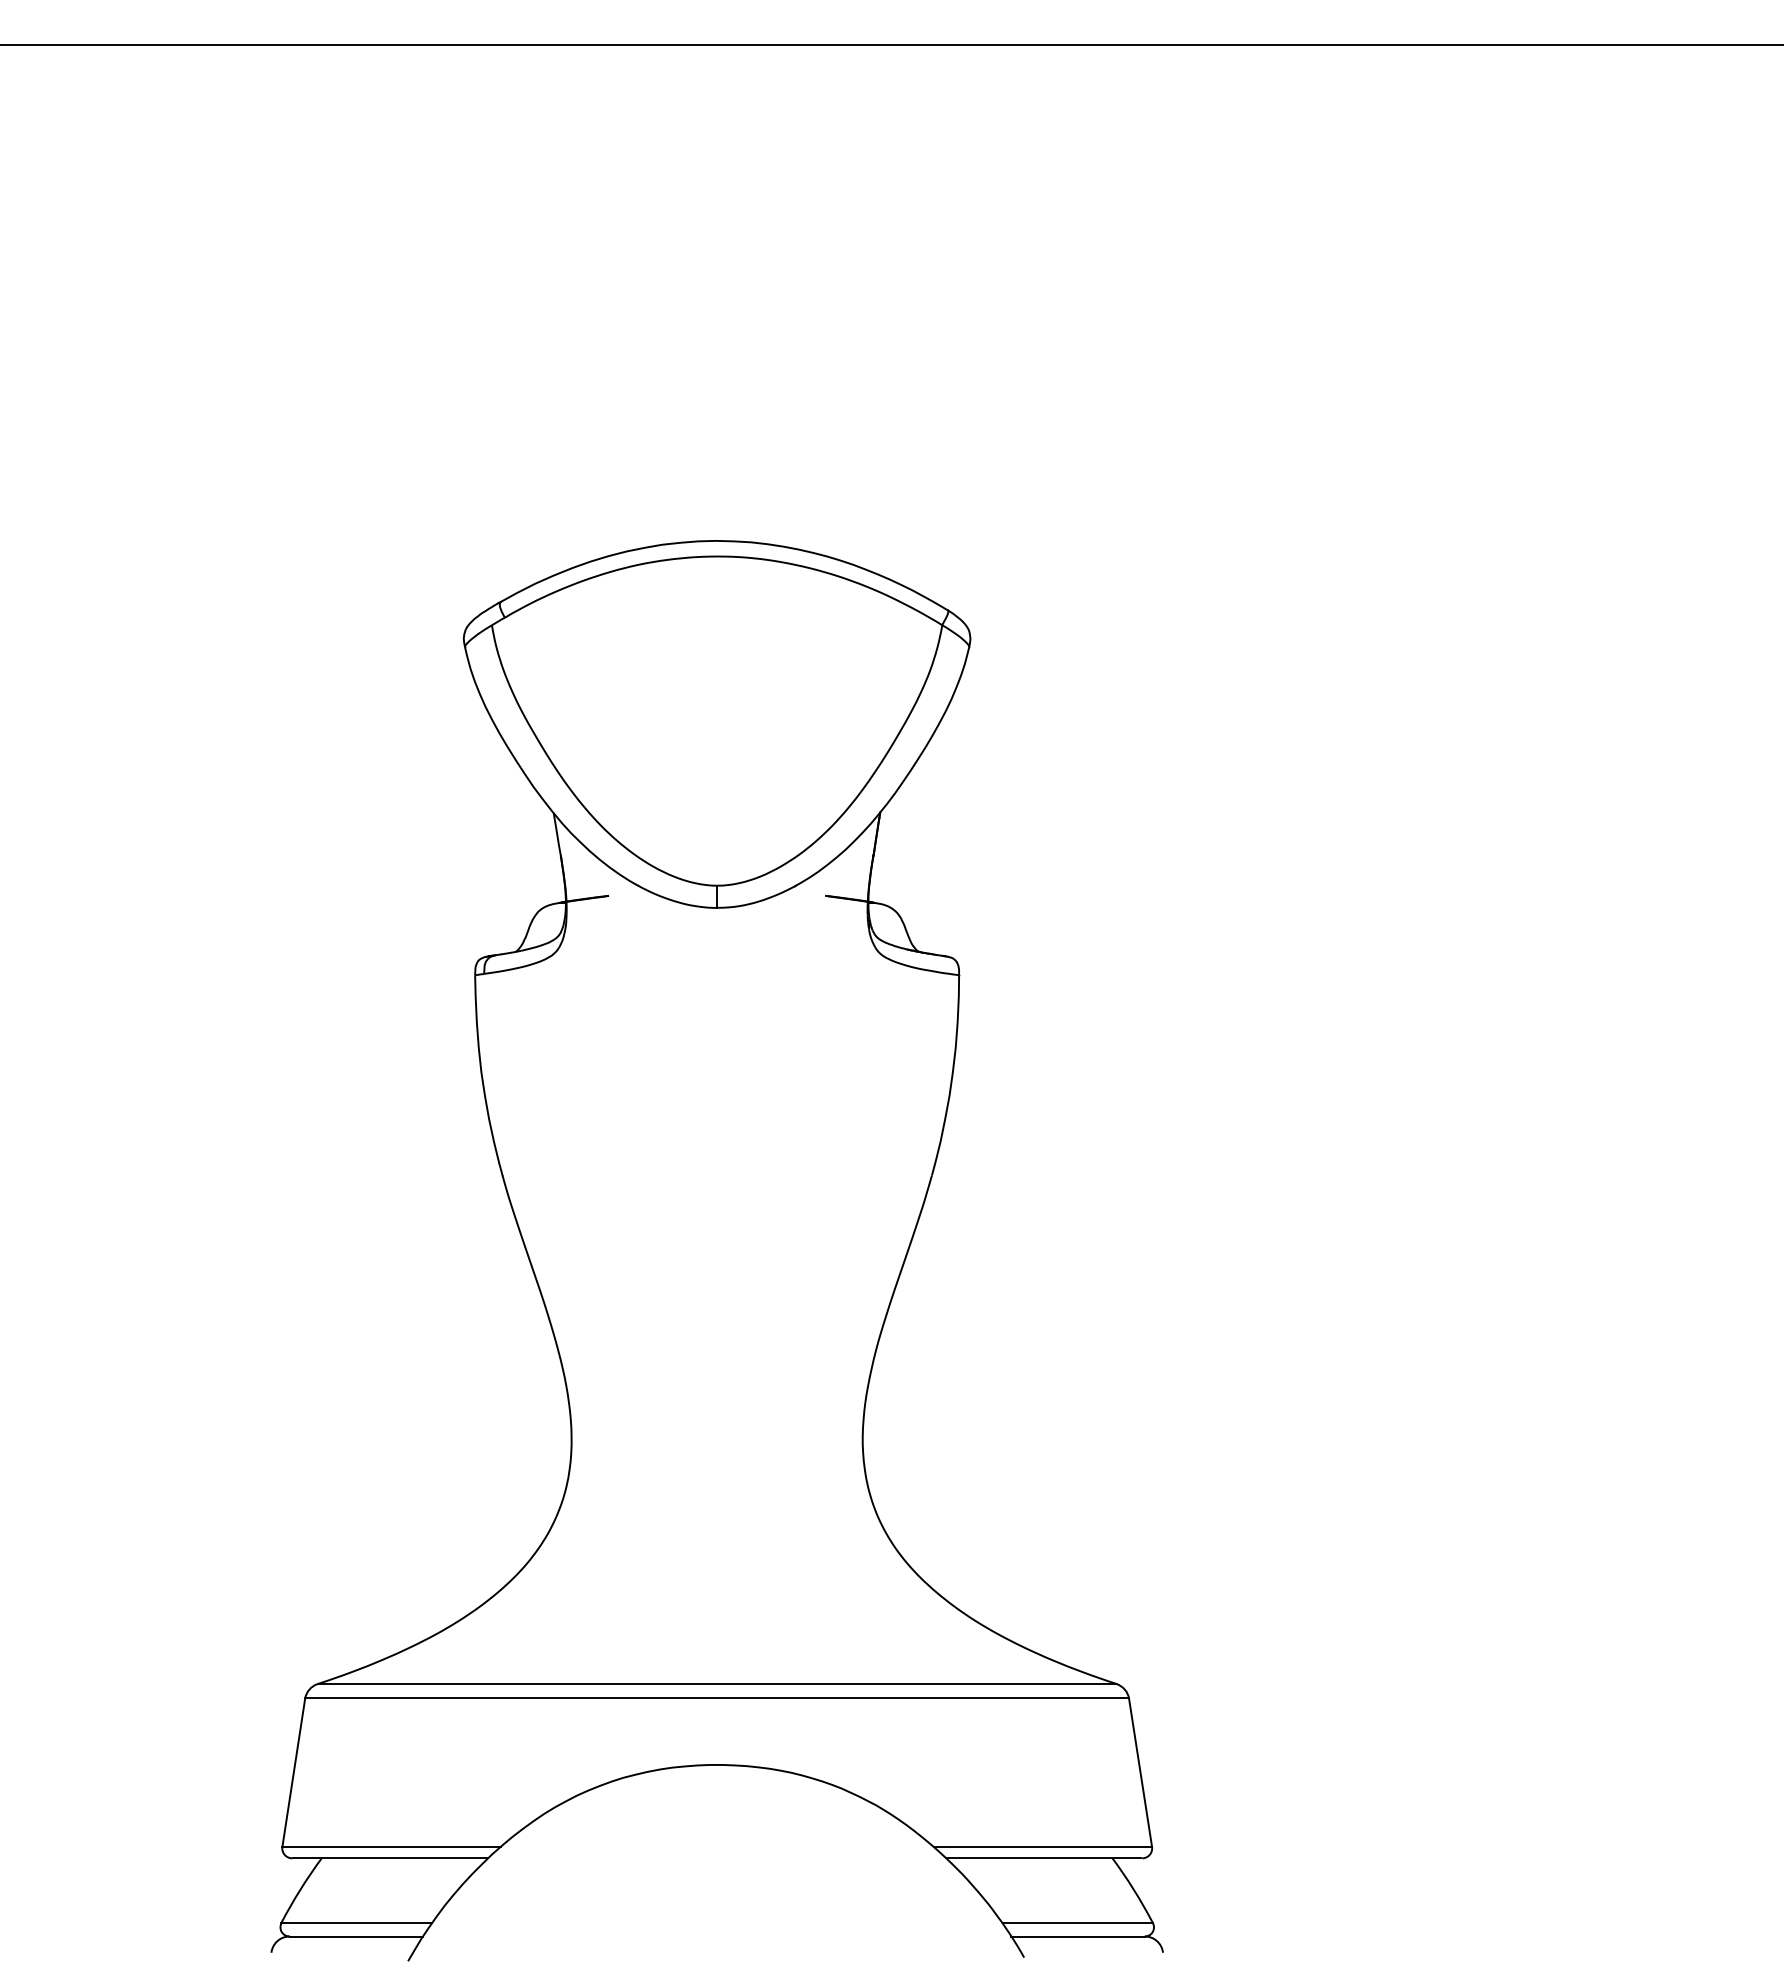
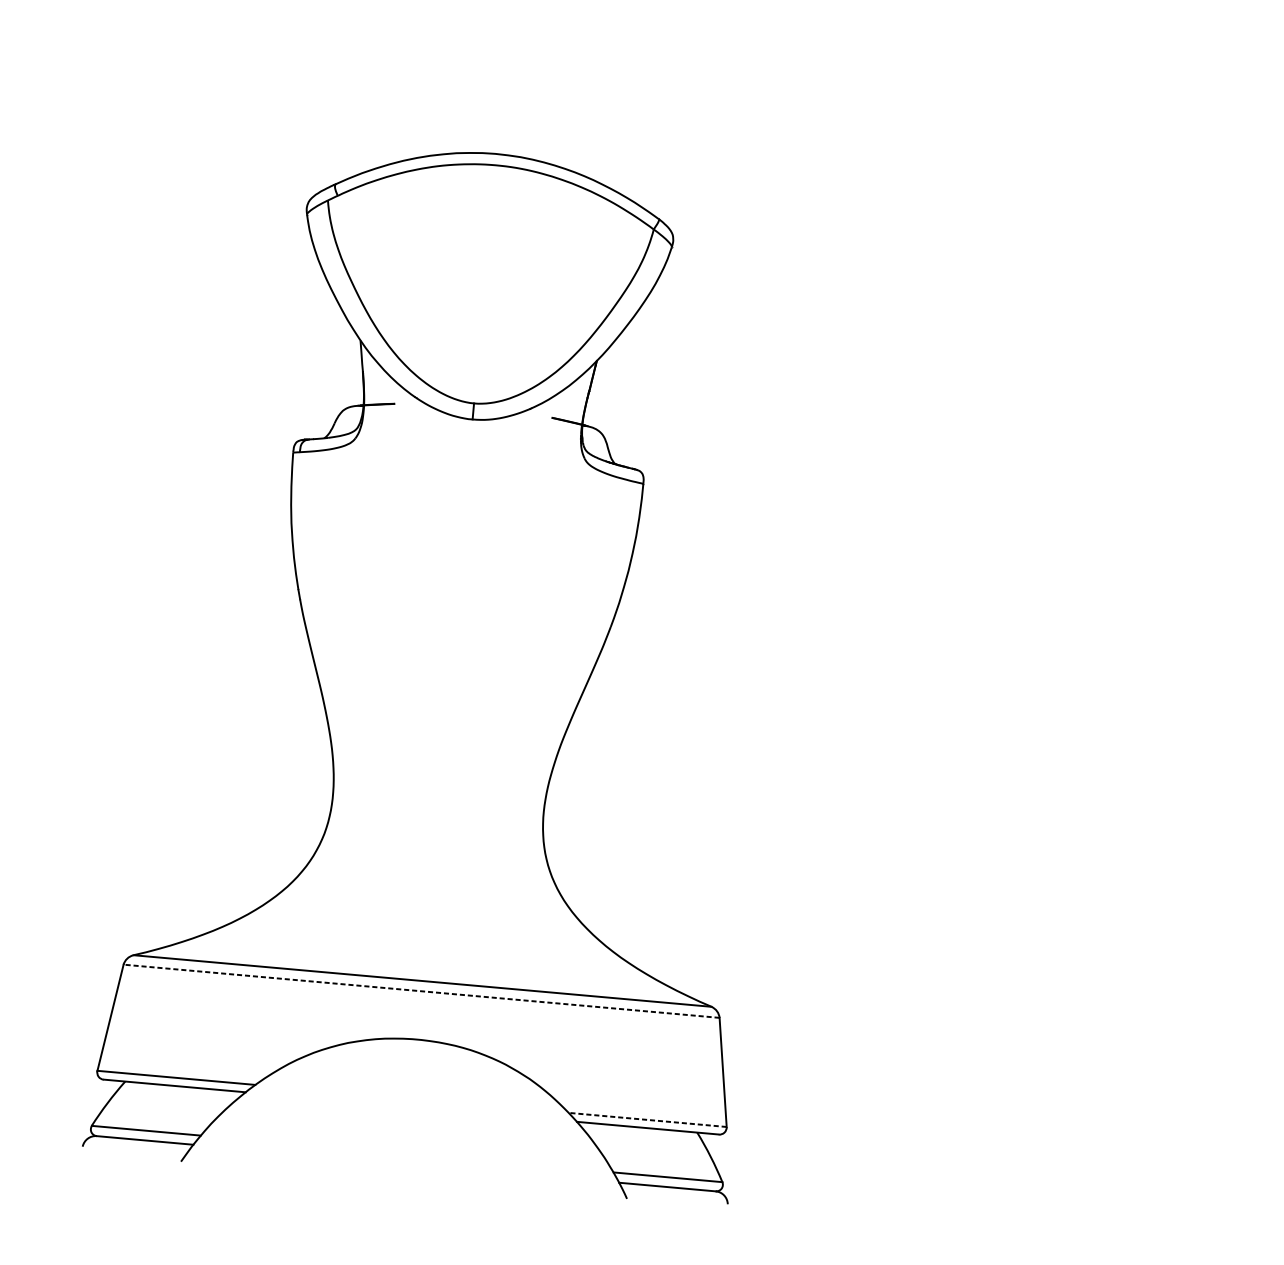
line: (717, 1698) -> (421, 991), solid -> dashed
line: (1042, 1846) -> (647, 1119), solid -> dashed

